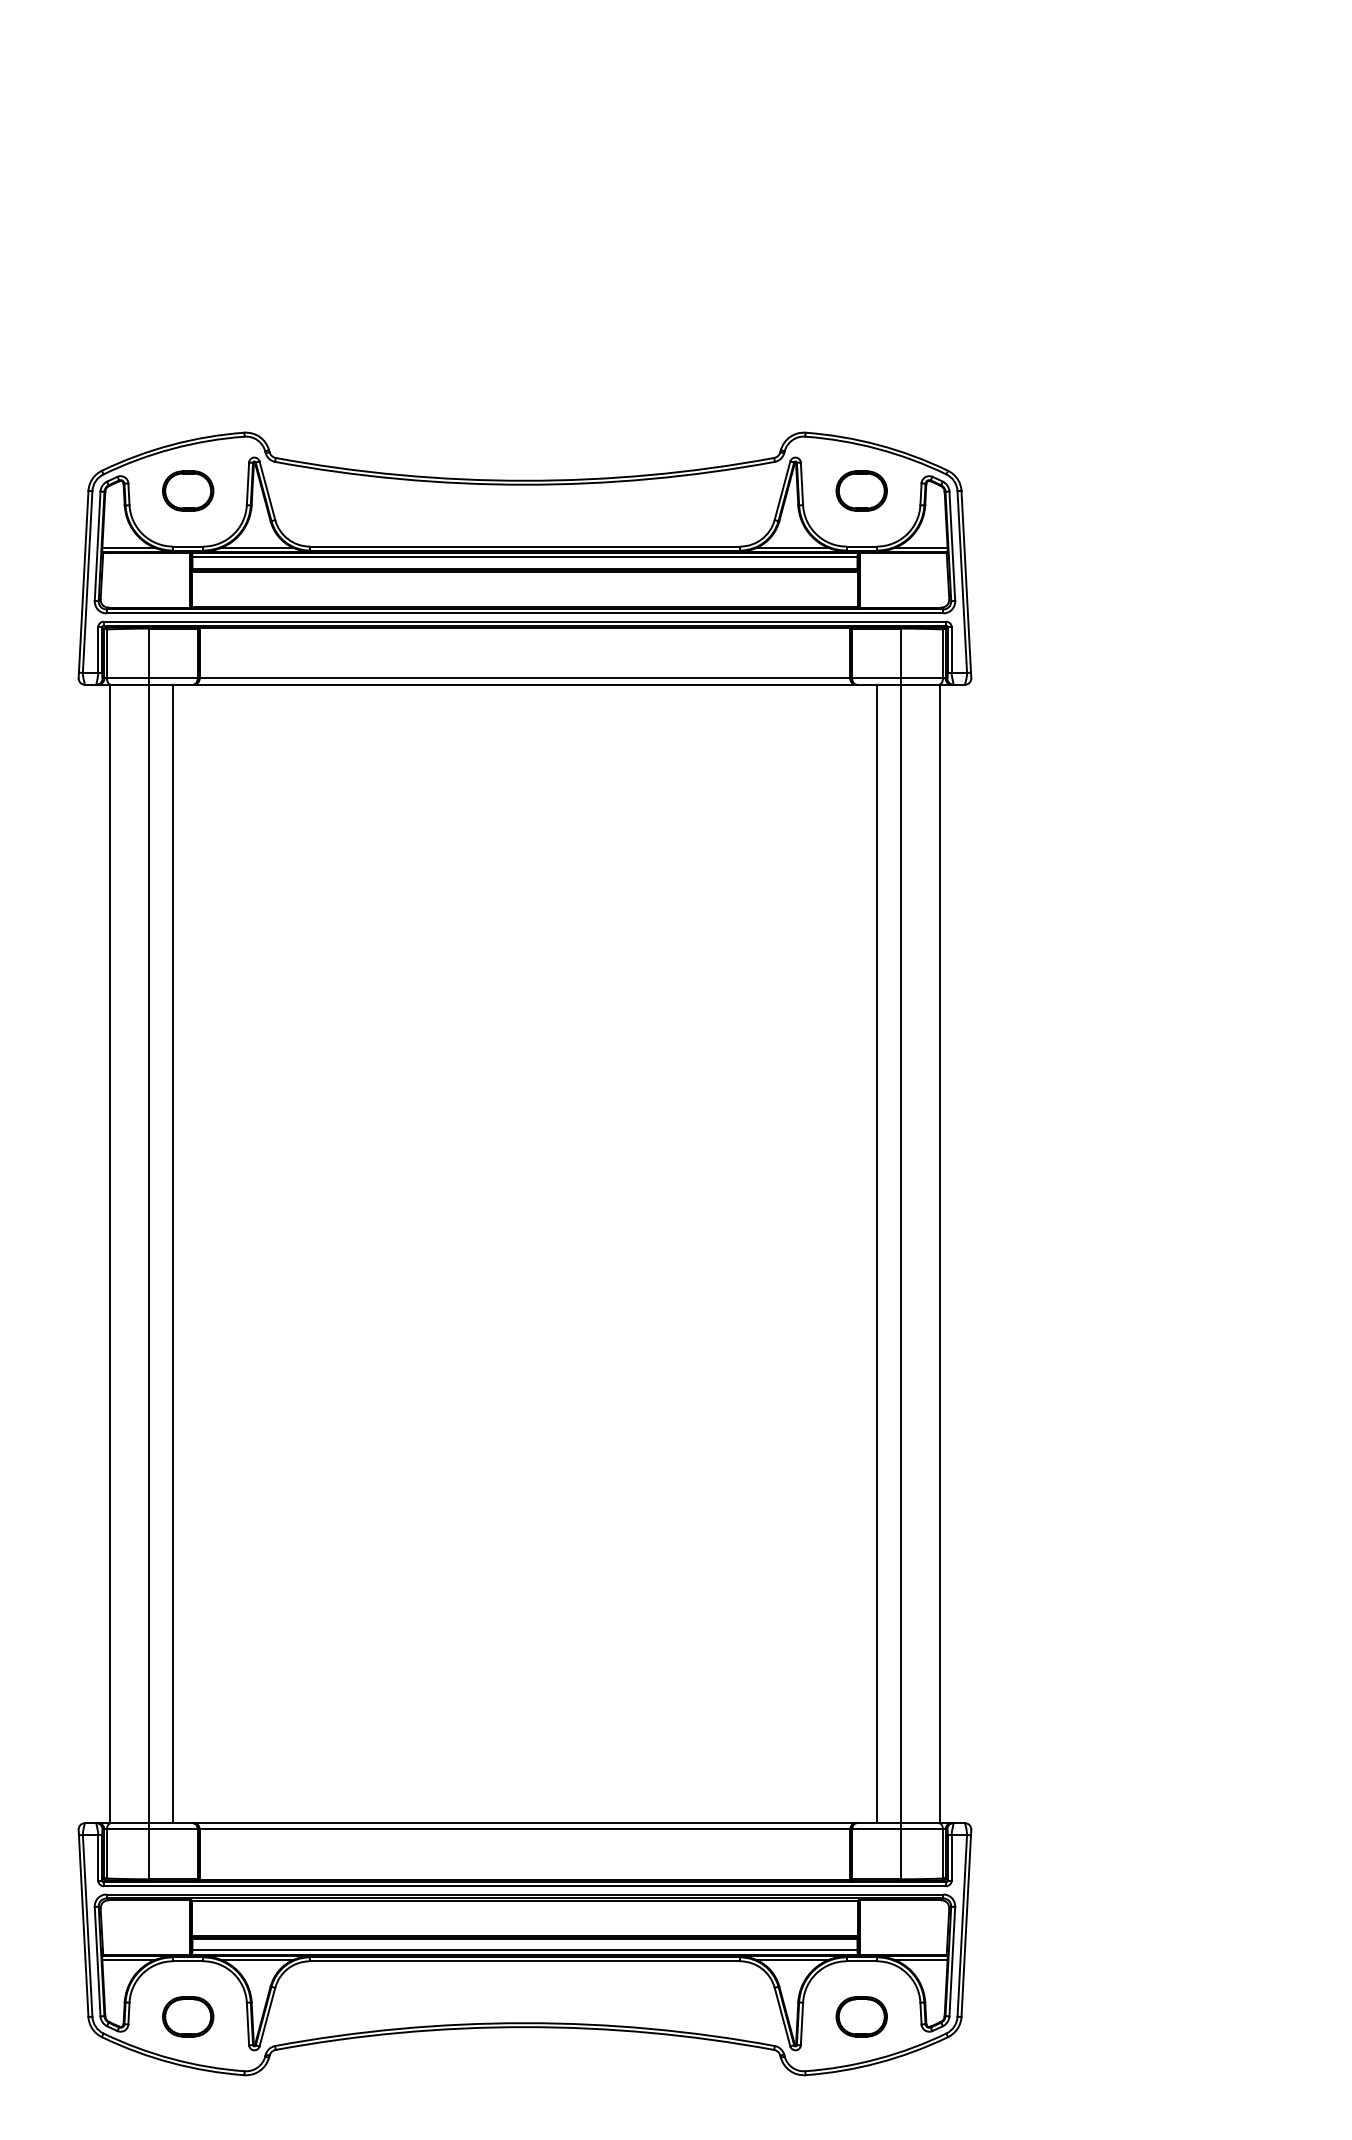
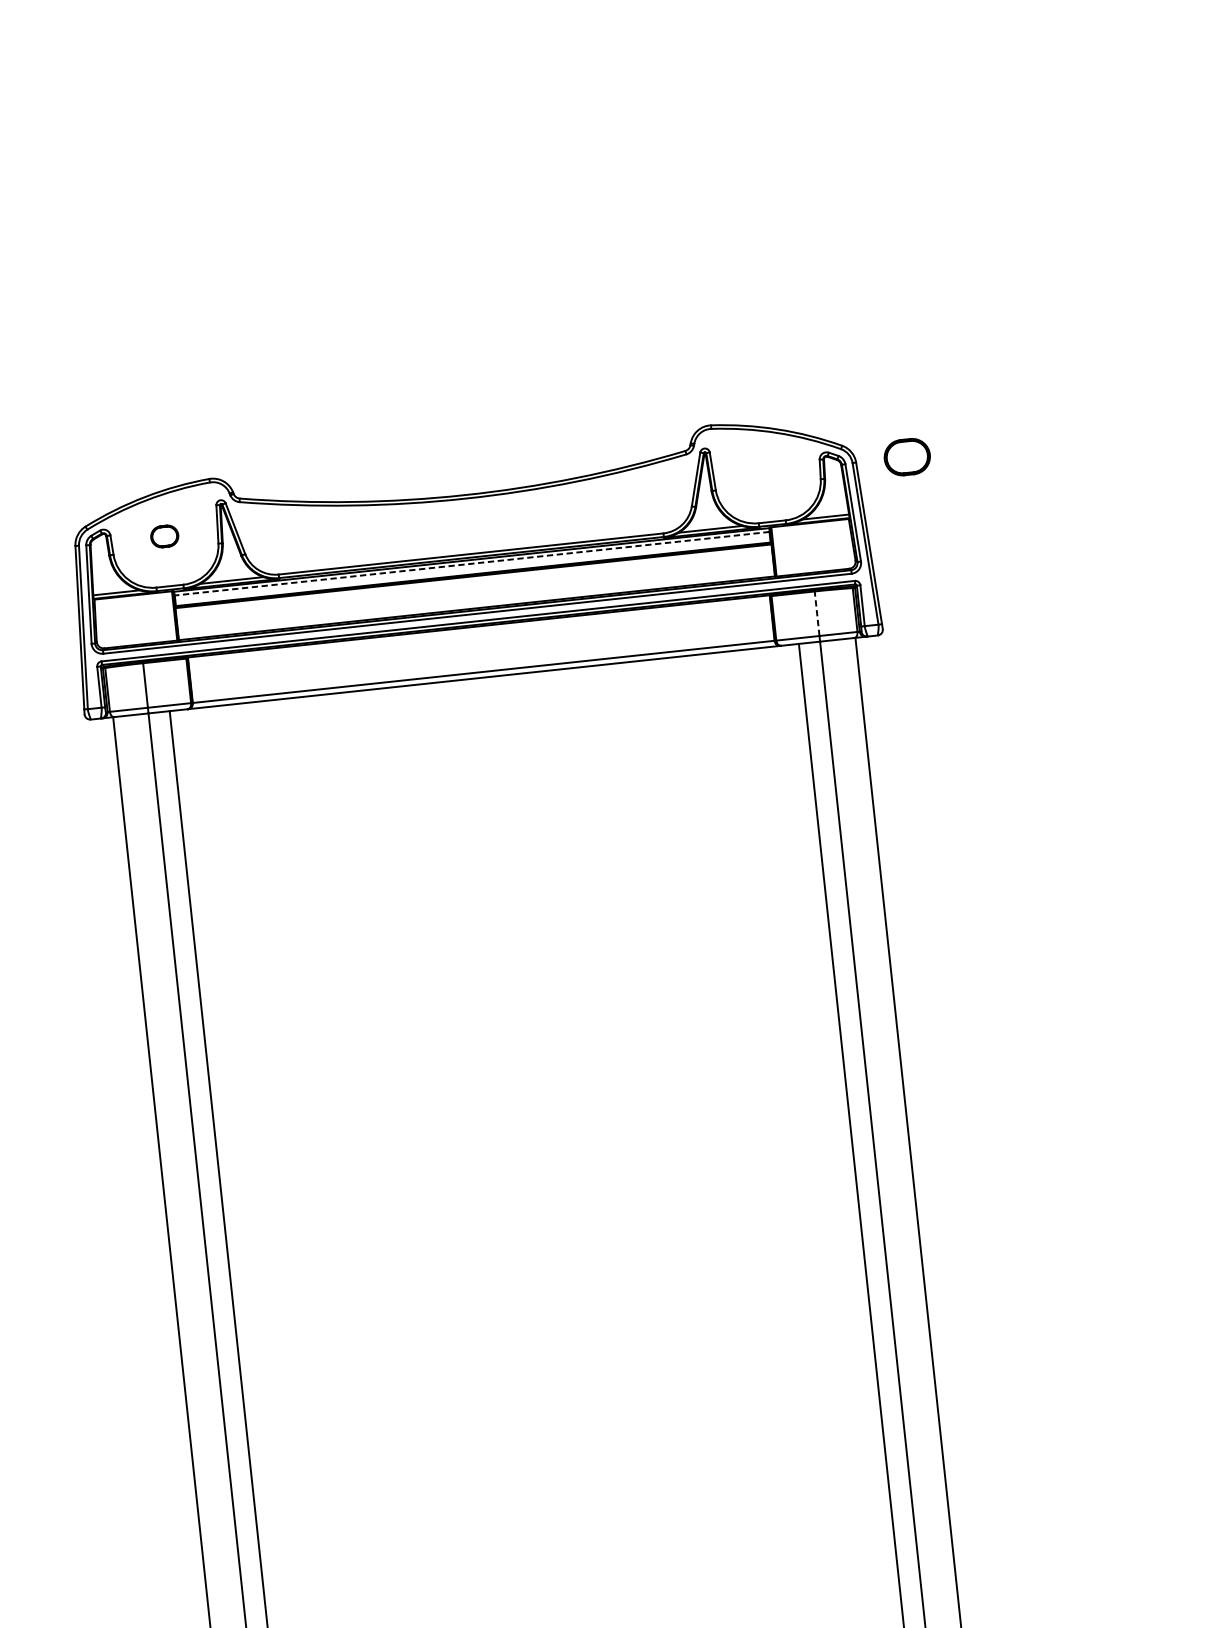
part: (188, 490) -> (164, 535), size x0.6
part: (861, 490) -> (907, 456), moved
line: (524, 557) -> (471, 563), solid -> dashed
line: (900, 653) -> (817, 613), solid -> dashed

